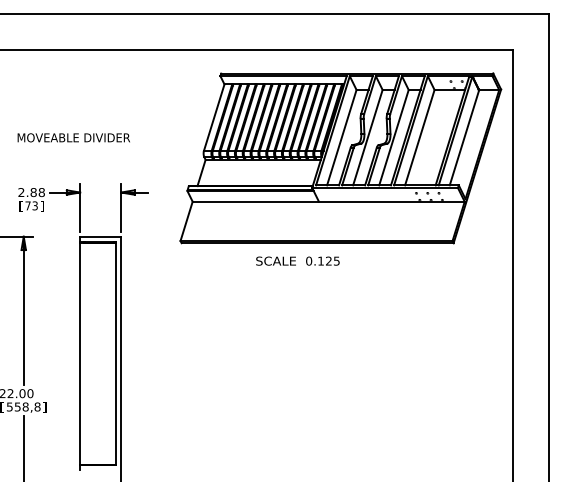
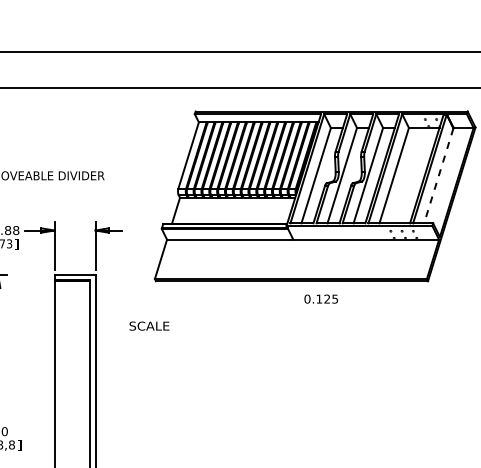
line: (464, 137) -> (438, 175), solid -> dashed
text: (275, 260) -> (148, 325), moved
text: (322, 260) -> (320, 298), moved

